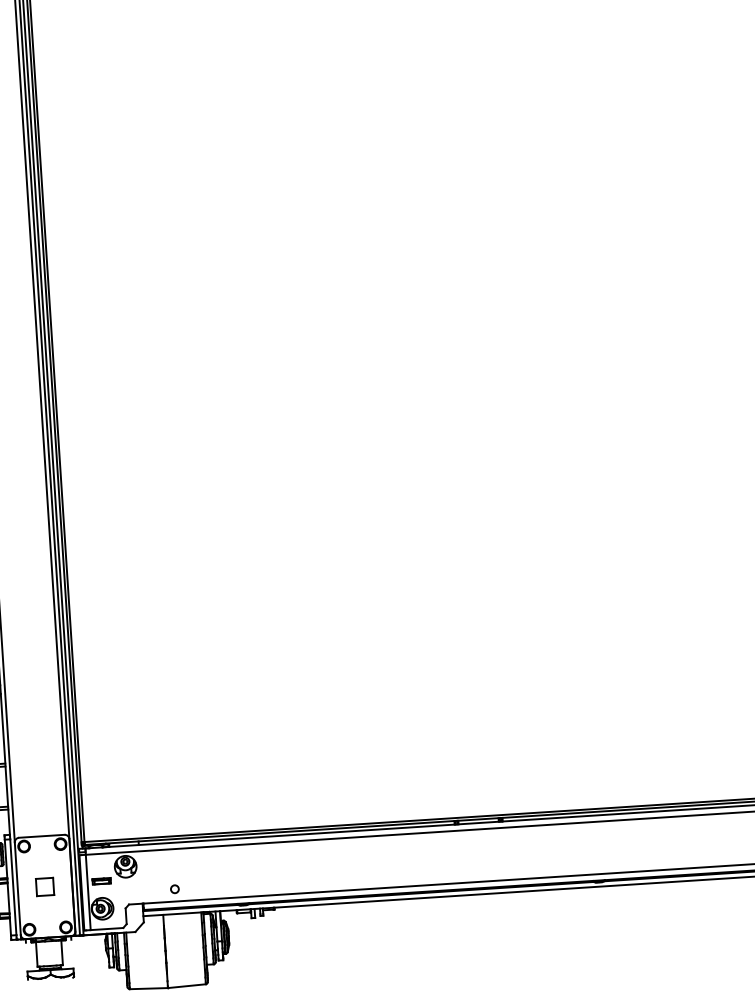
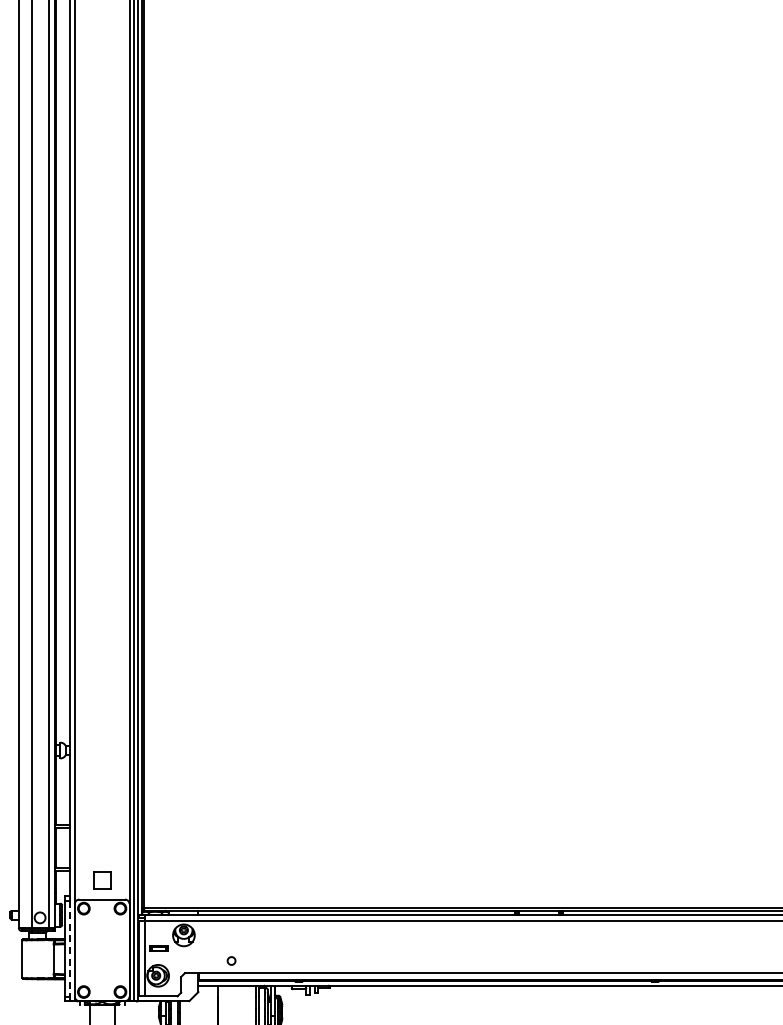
part: (45, 887) -> (102, 880), moved
line: (13, 888) -> (70, 949), solid -> dashed

